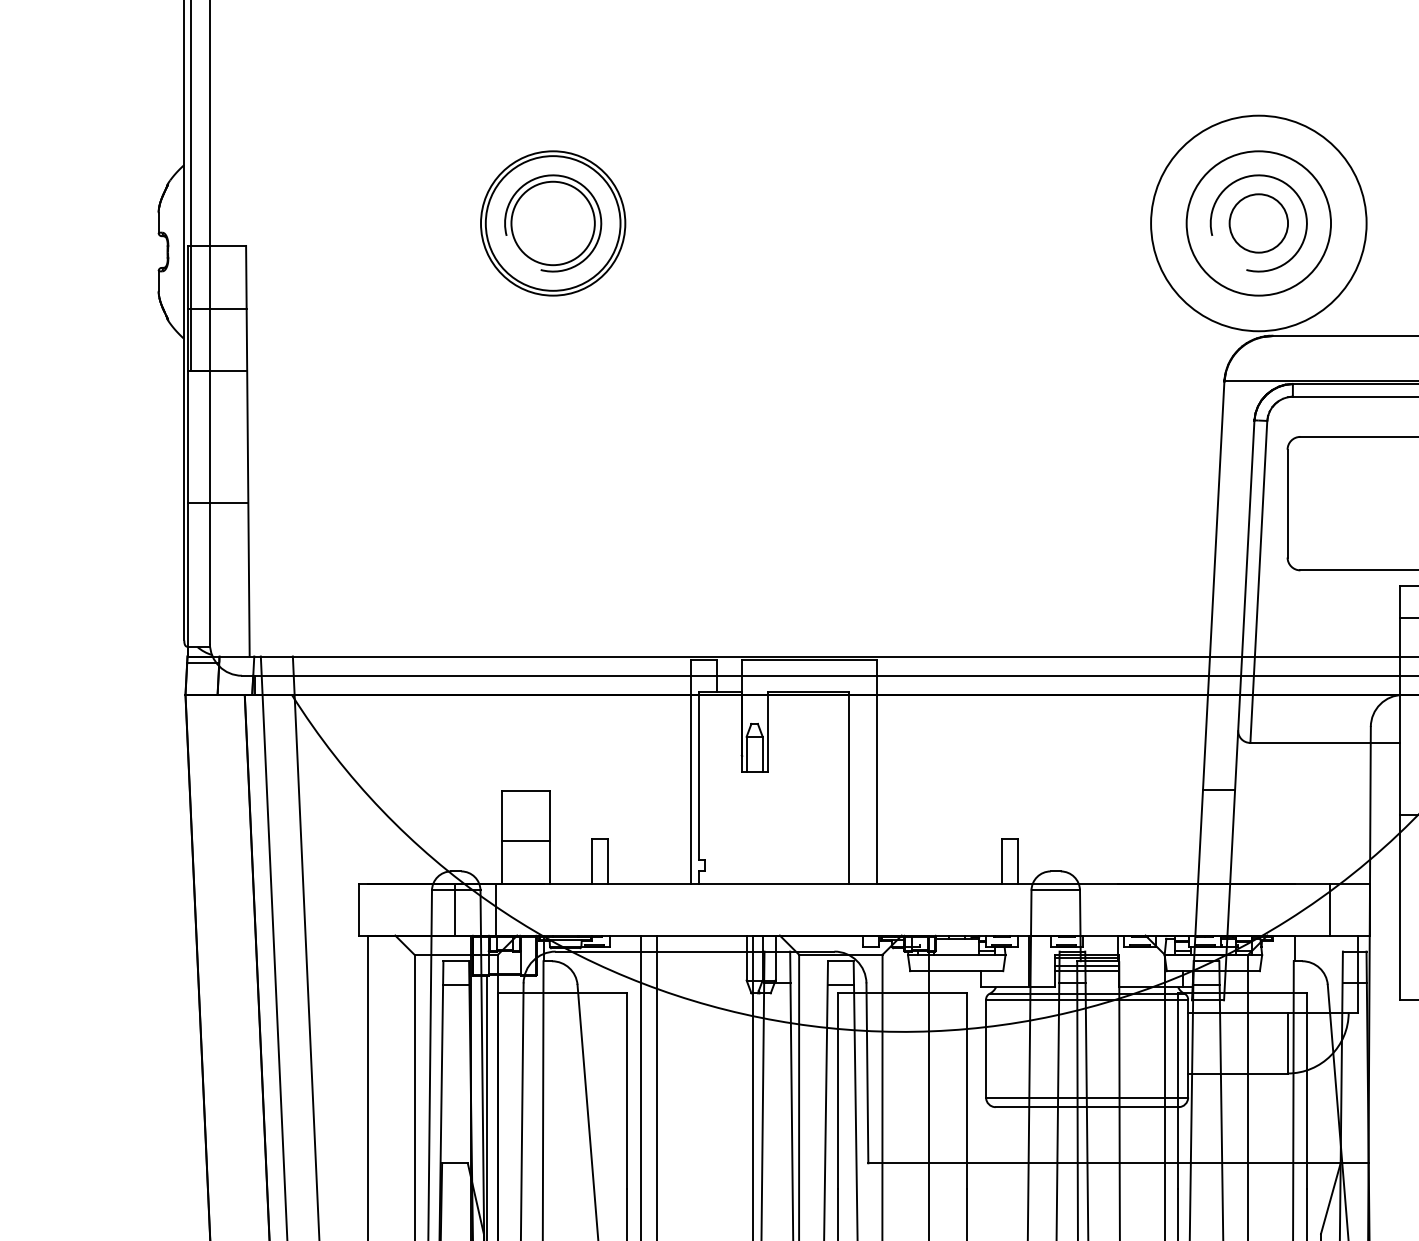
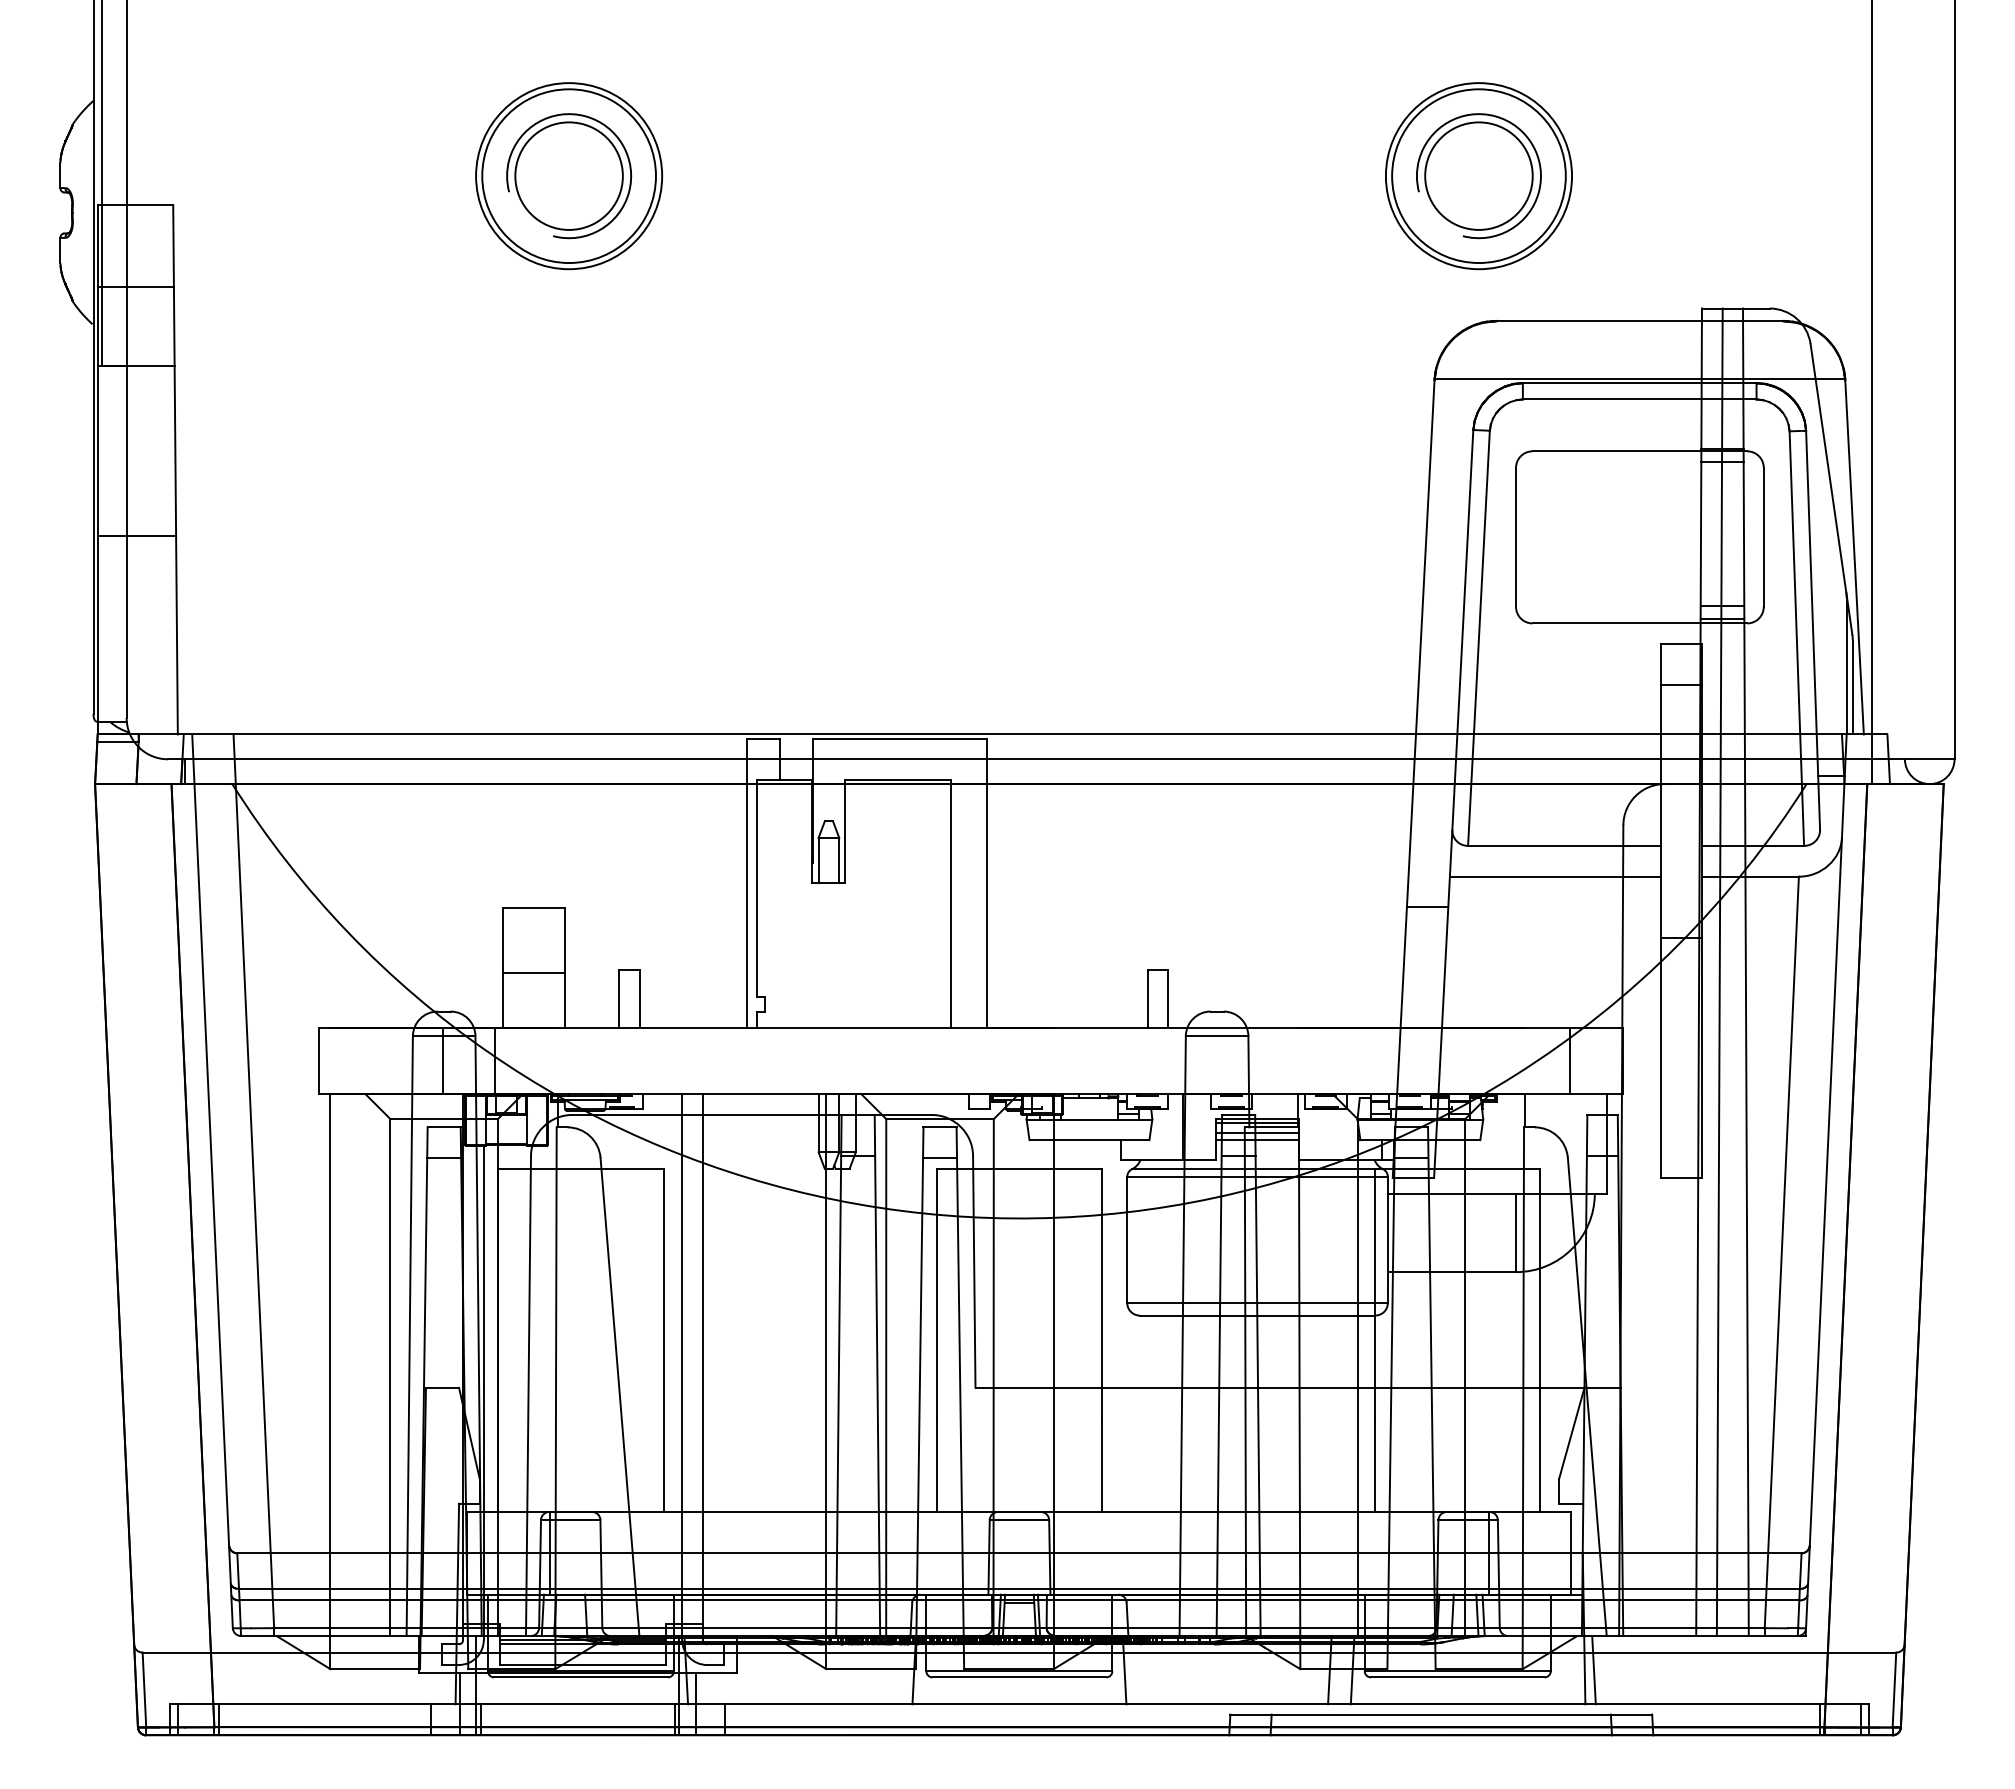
circle: (1258, 222) -> (1478, 175), size x1.43
circle: (1258, 223) -> (1478, 176), size x0.62
line: (1317, 766) -> (1554, 876), added

